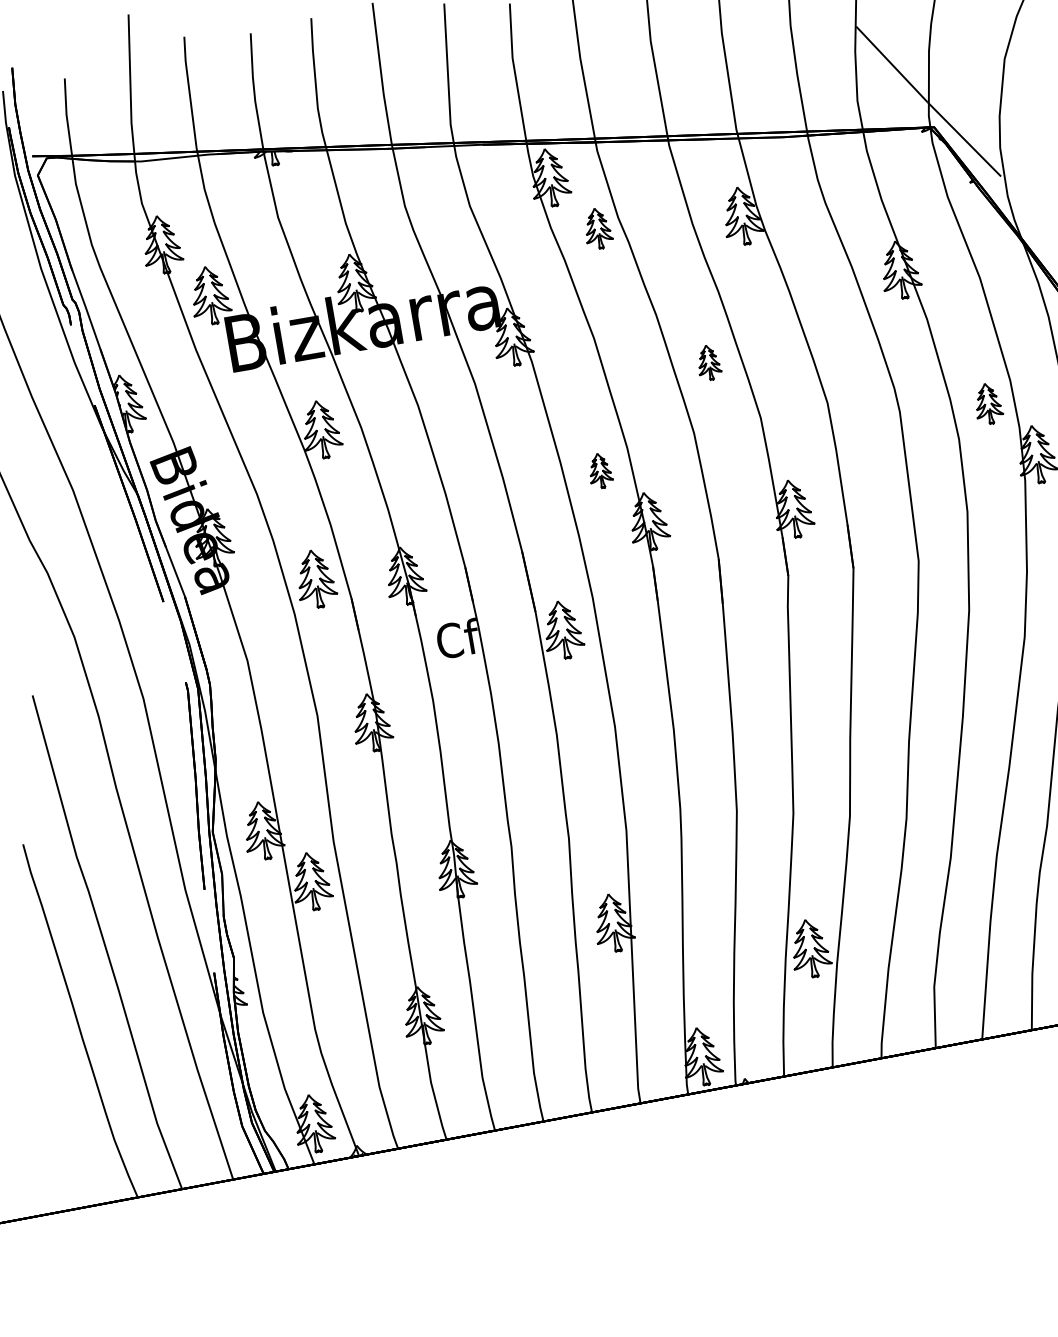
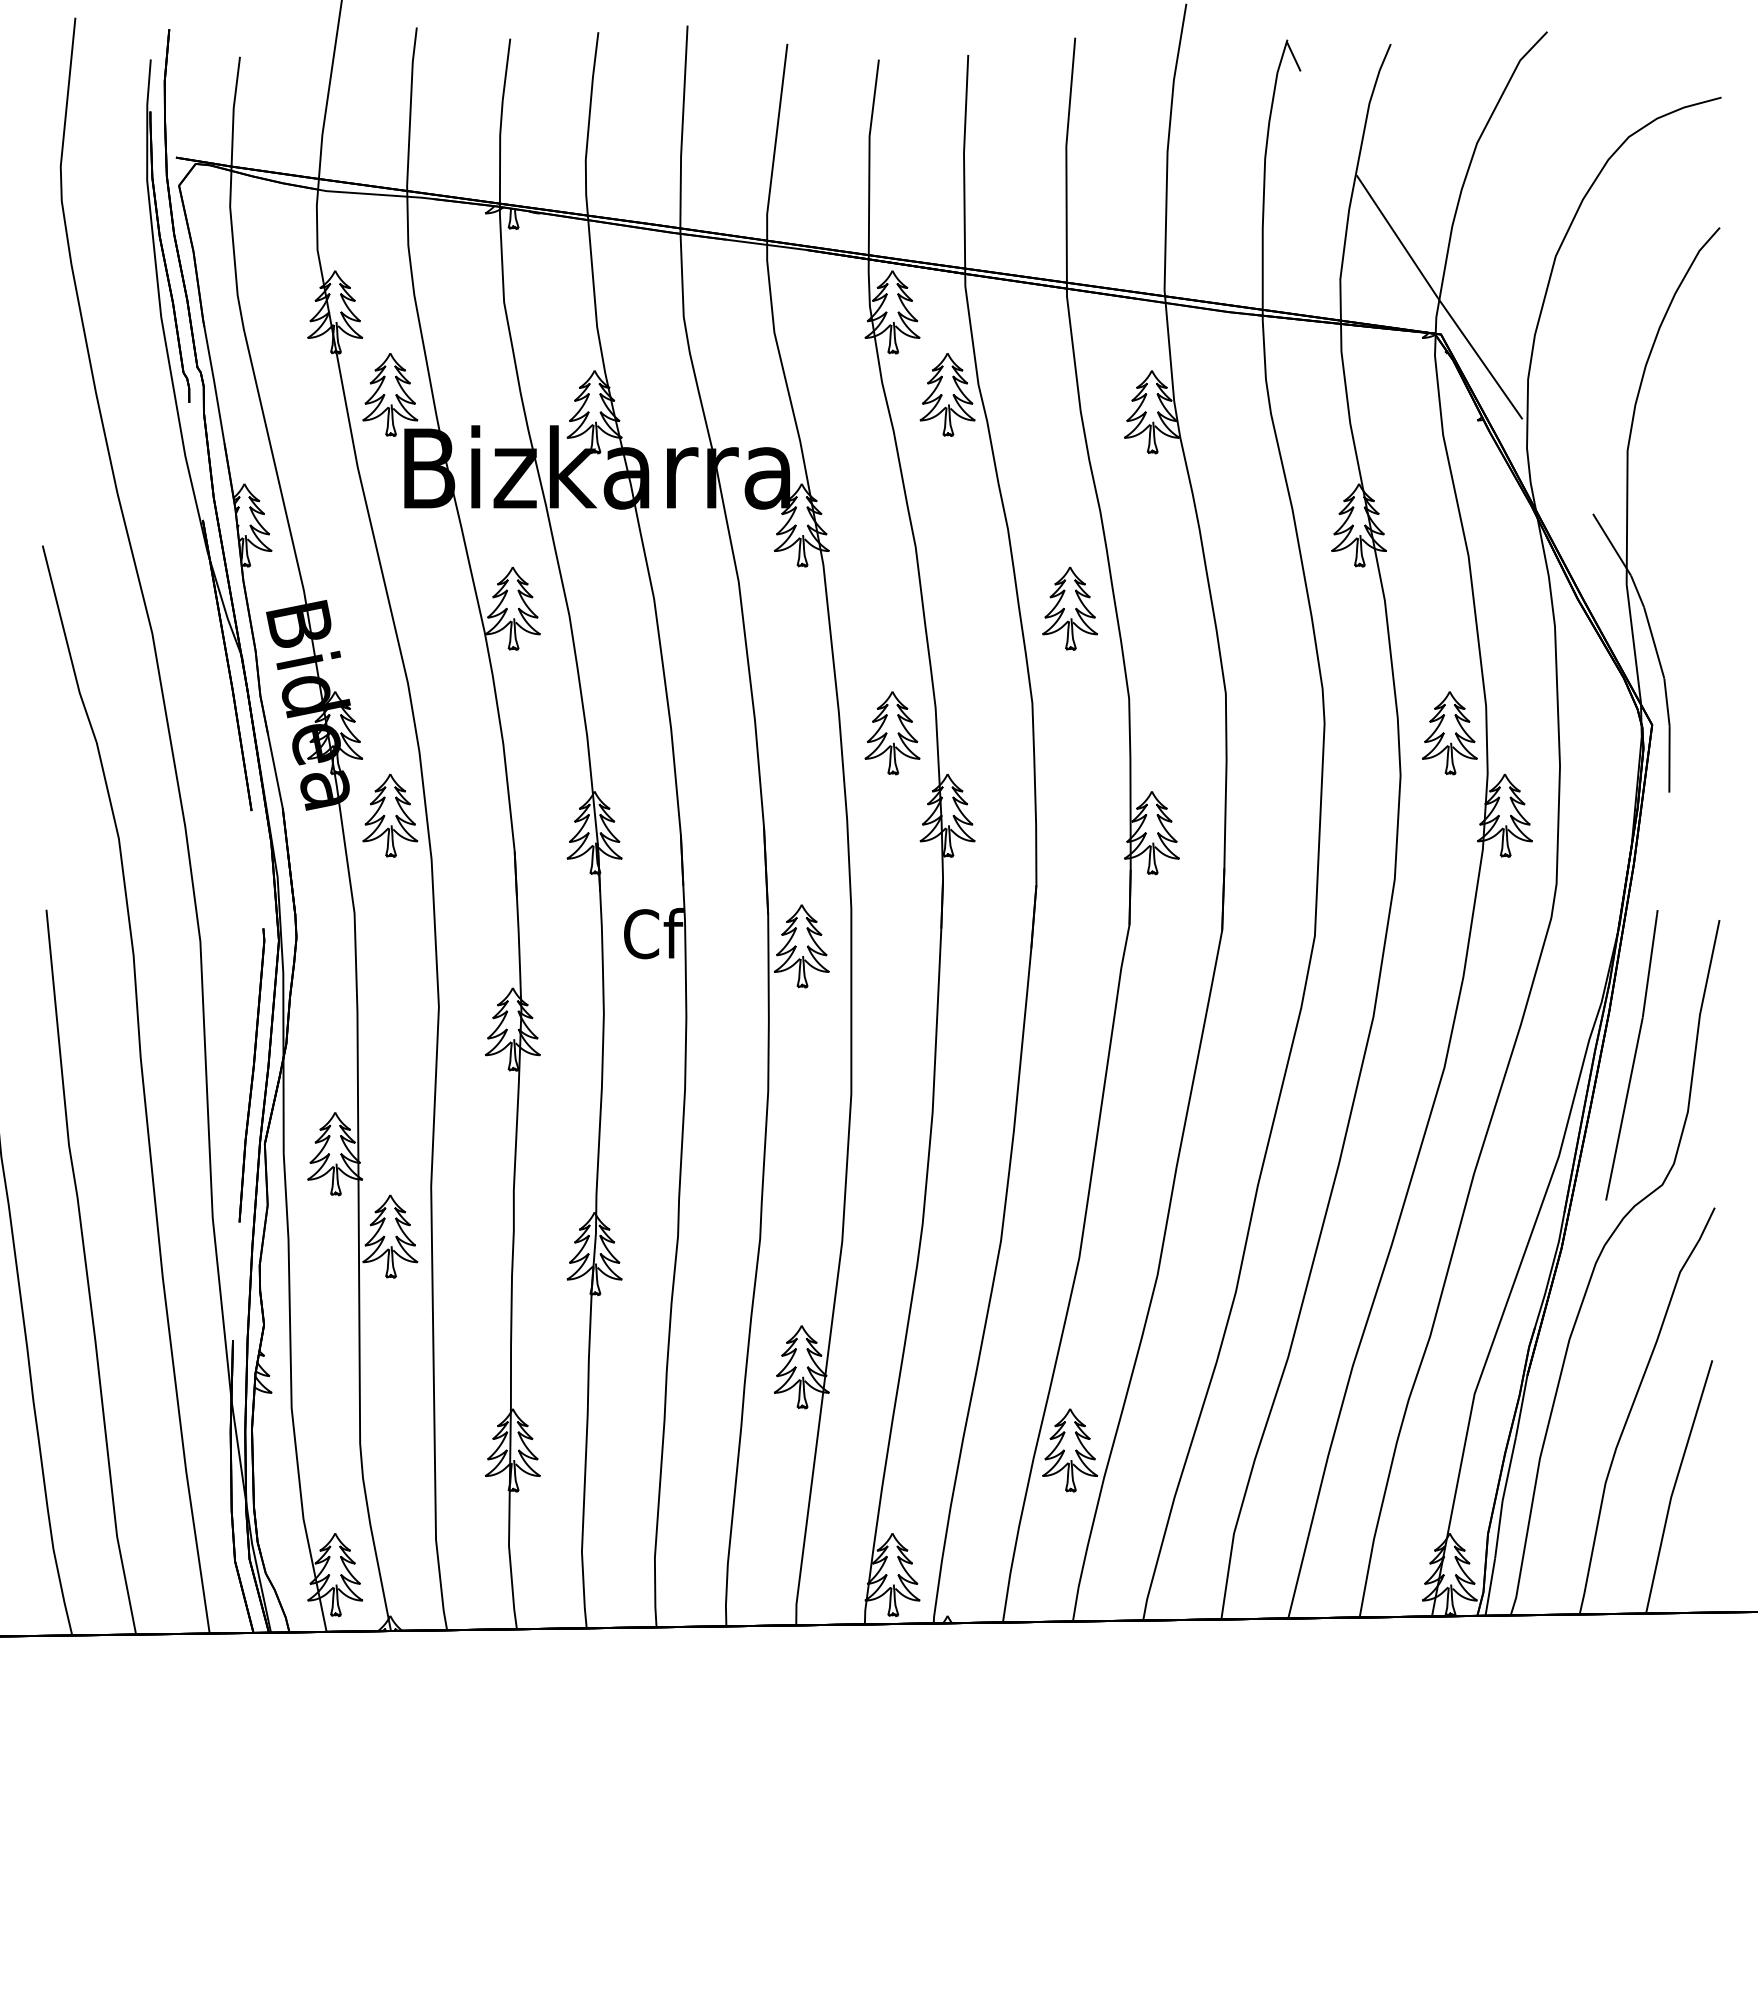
part: (597, 228) -> (947, 394), size x1.43
part: (708, 362) -> (1069, 608), size x1.67
part: (988, 404) -> (1449, 733), size x1.43
part: (600, 470) -> (892, 733), size x1.67
part: (315, 578) -> (390, 815), moved

